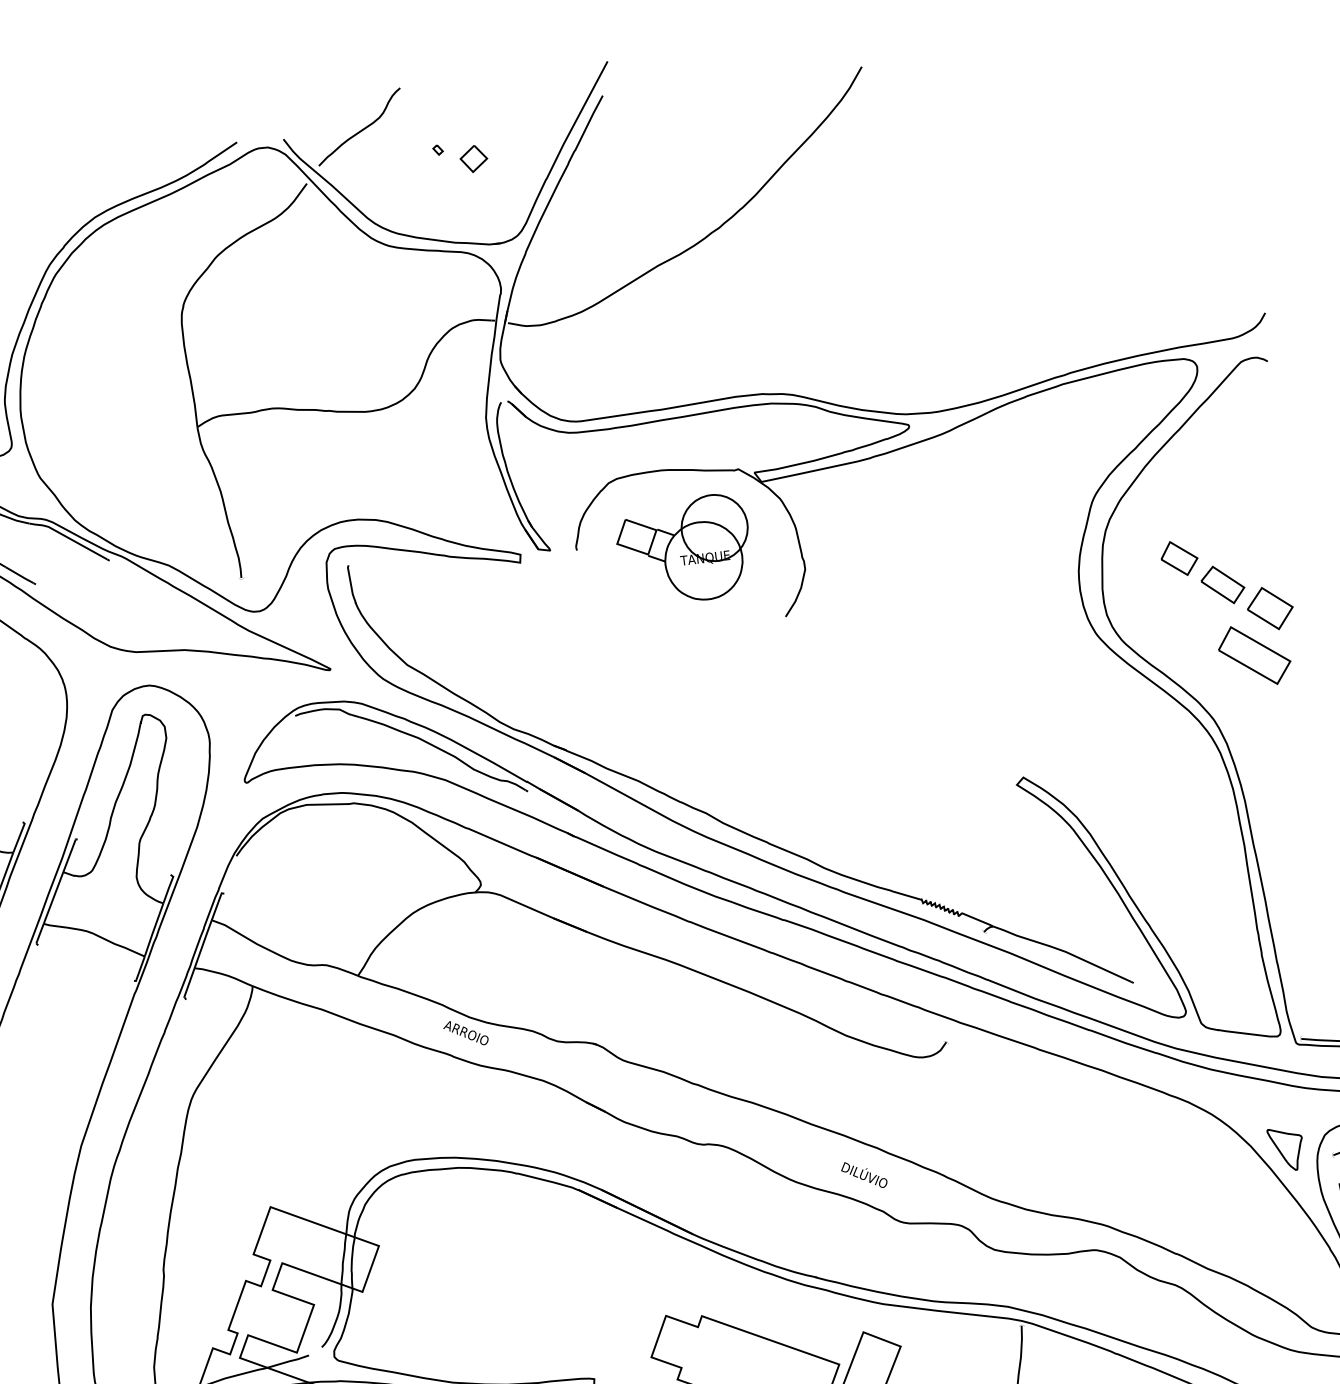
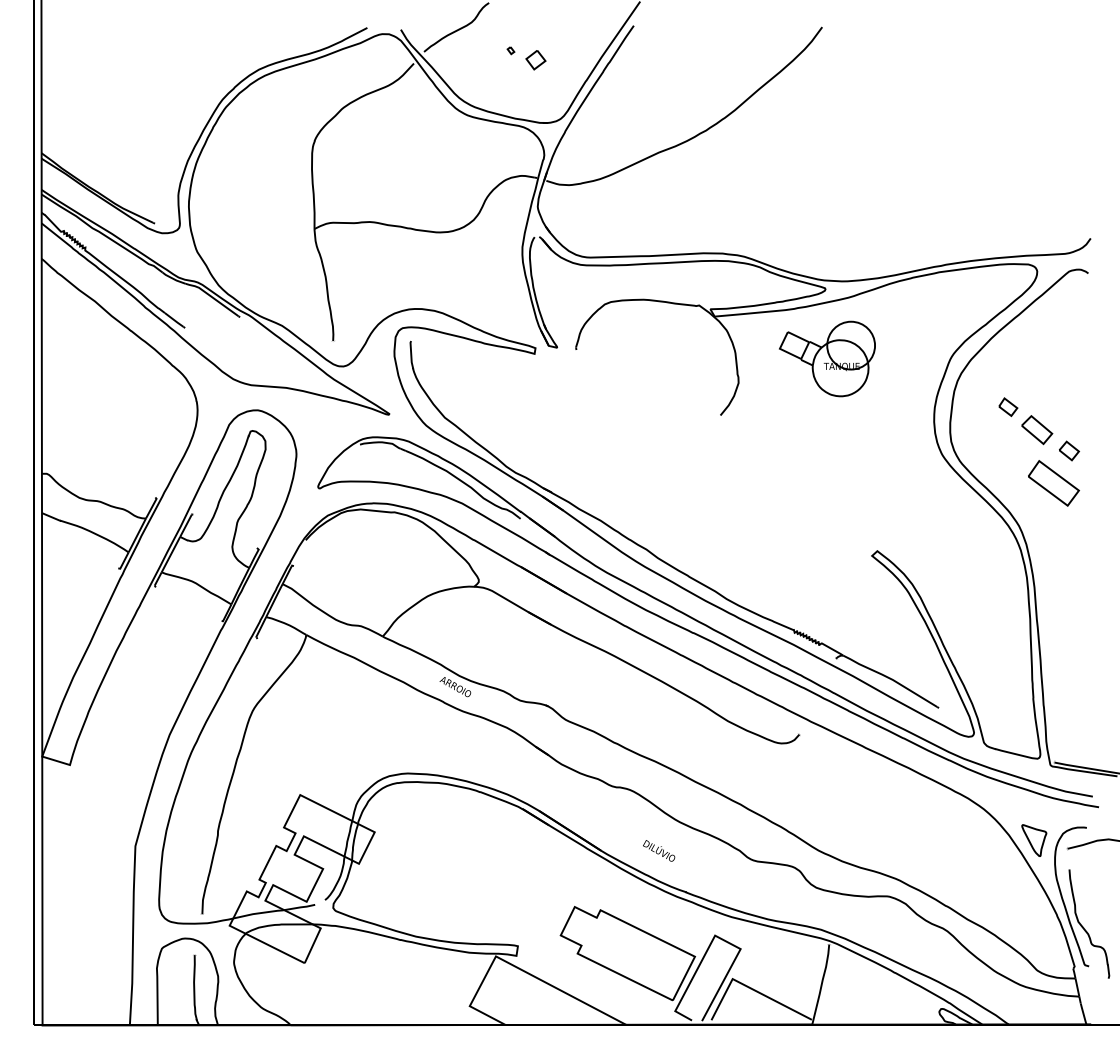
part: (684, 549) -> (827, 358), moved
part: (1179, 557) -> (1008, 406), size x0.7
part: (1270, 607) -> (1069, 450), size x0.6
text: (864, 1174) -> (659, 850), moved

